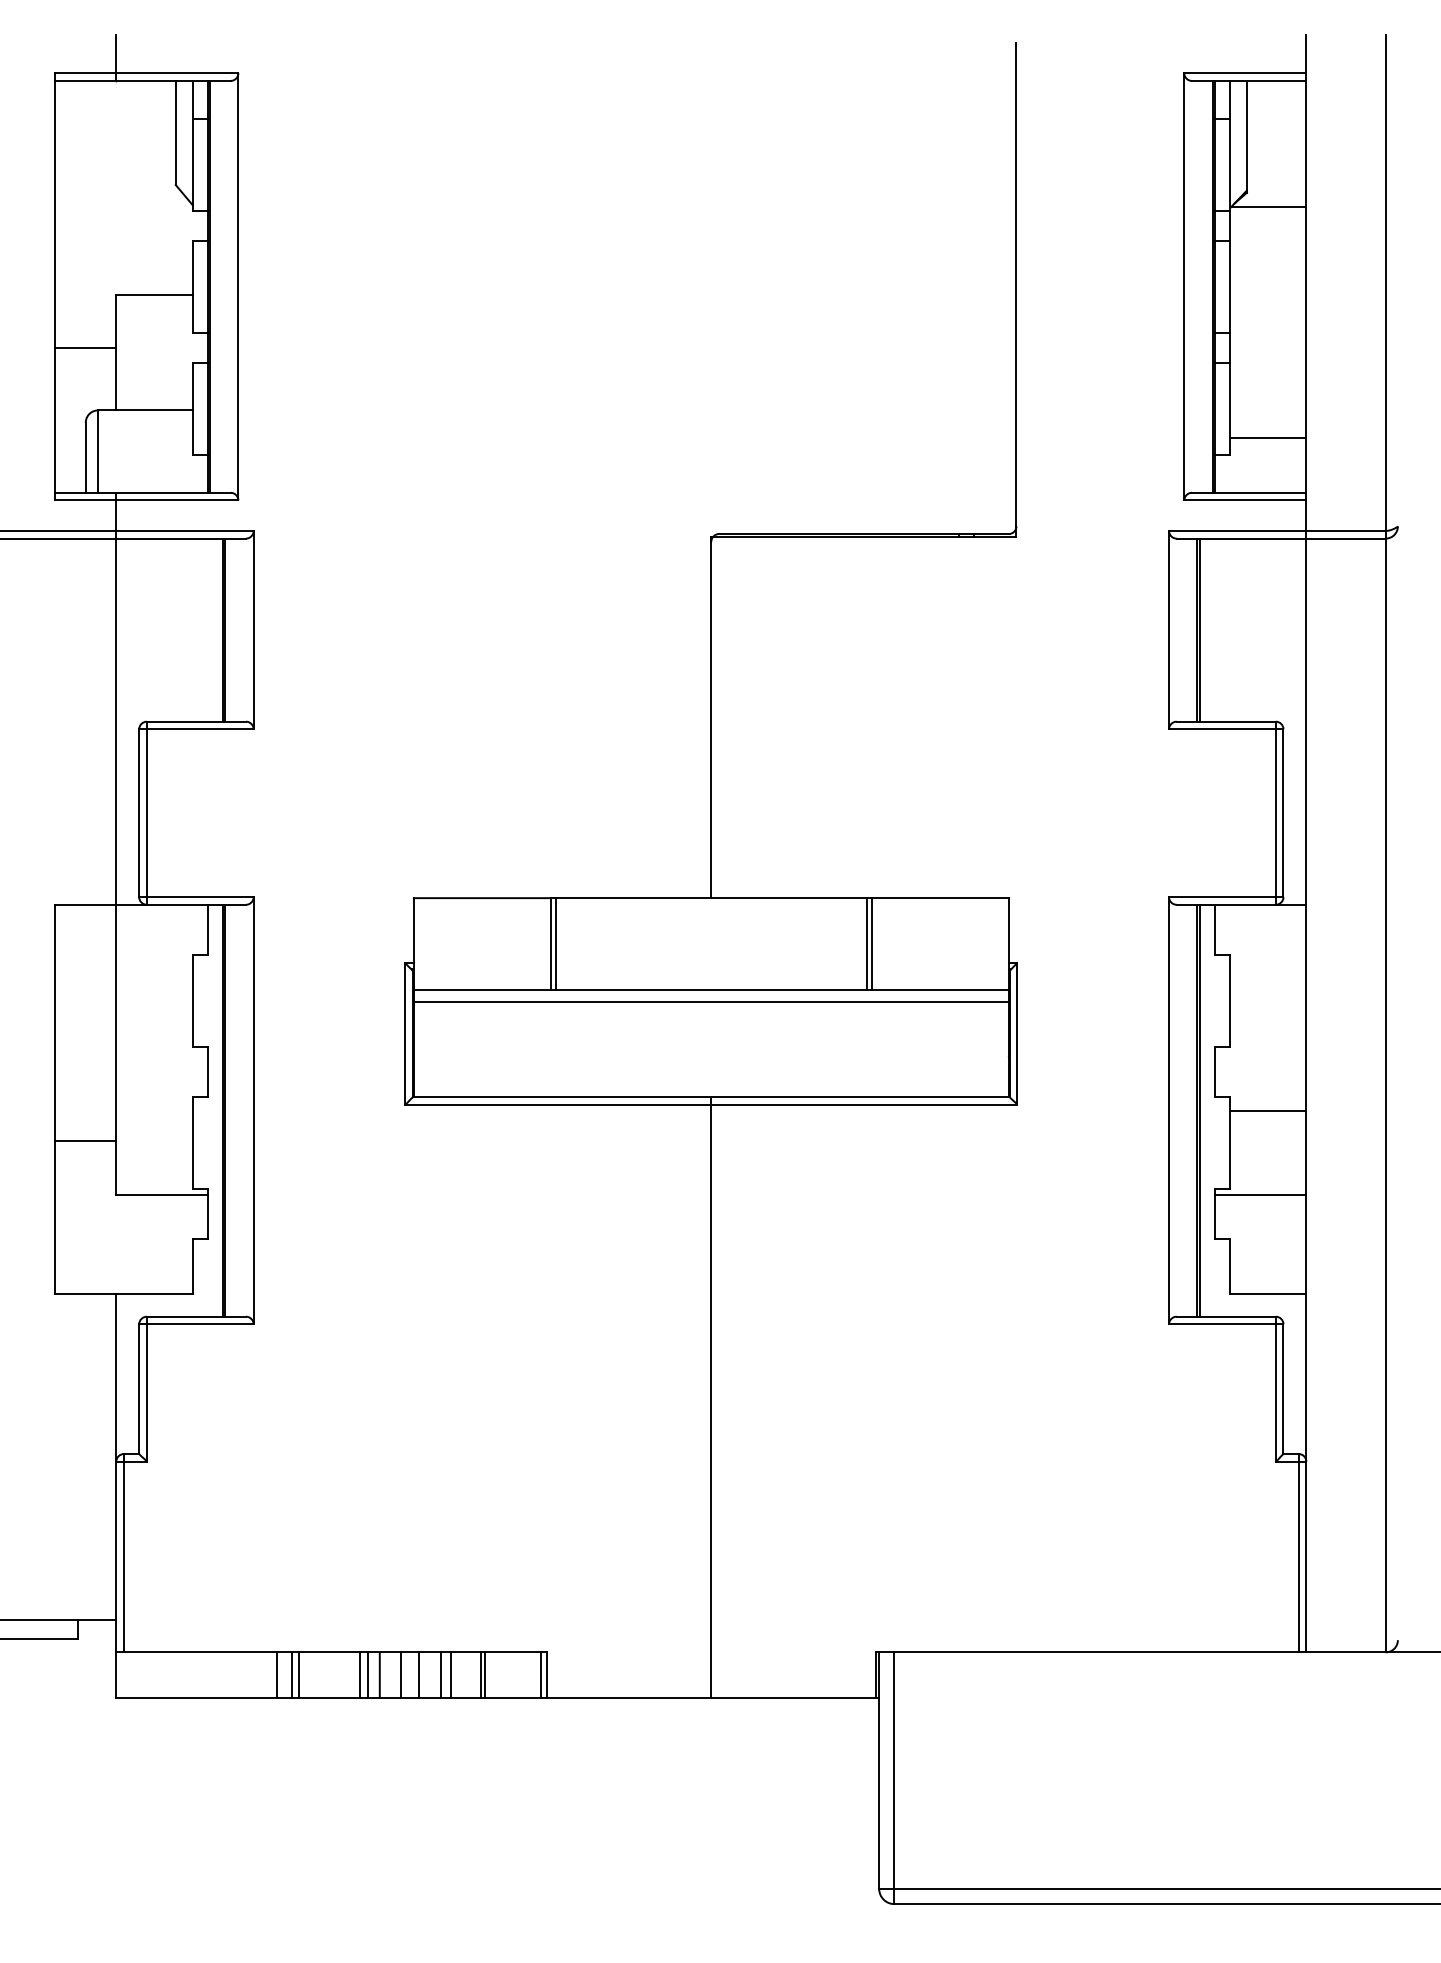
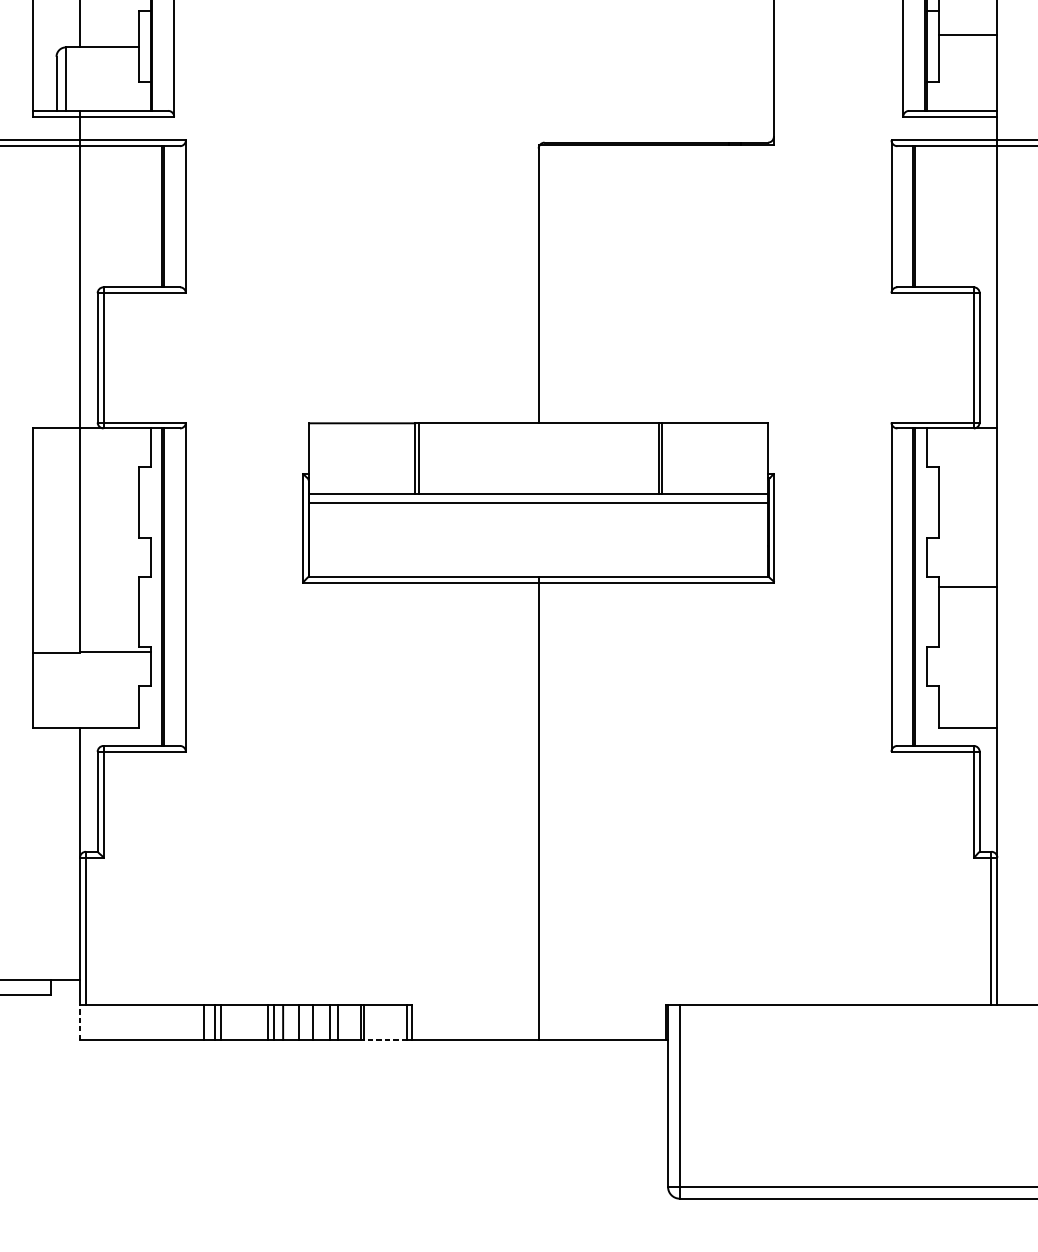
line: (1268, 437) -> (968, 34), moved
line: (85, 1141) -> (56, 653), moved
line: (1260, 1194) -> (961, 651), removed
line: (116, 1675) -> (80, 1022), solid -> dashed
line: (512, 1698) -> (385, 1040), solid -> dashed

